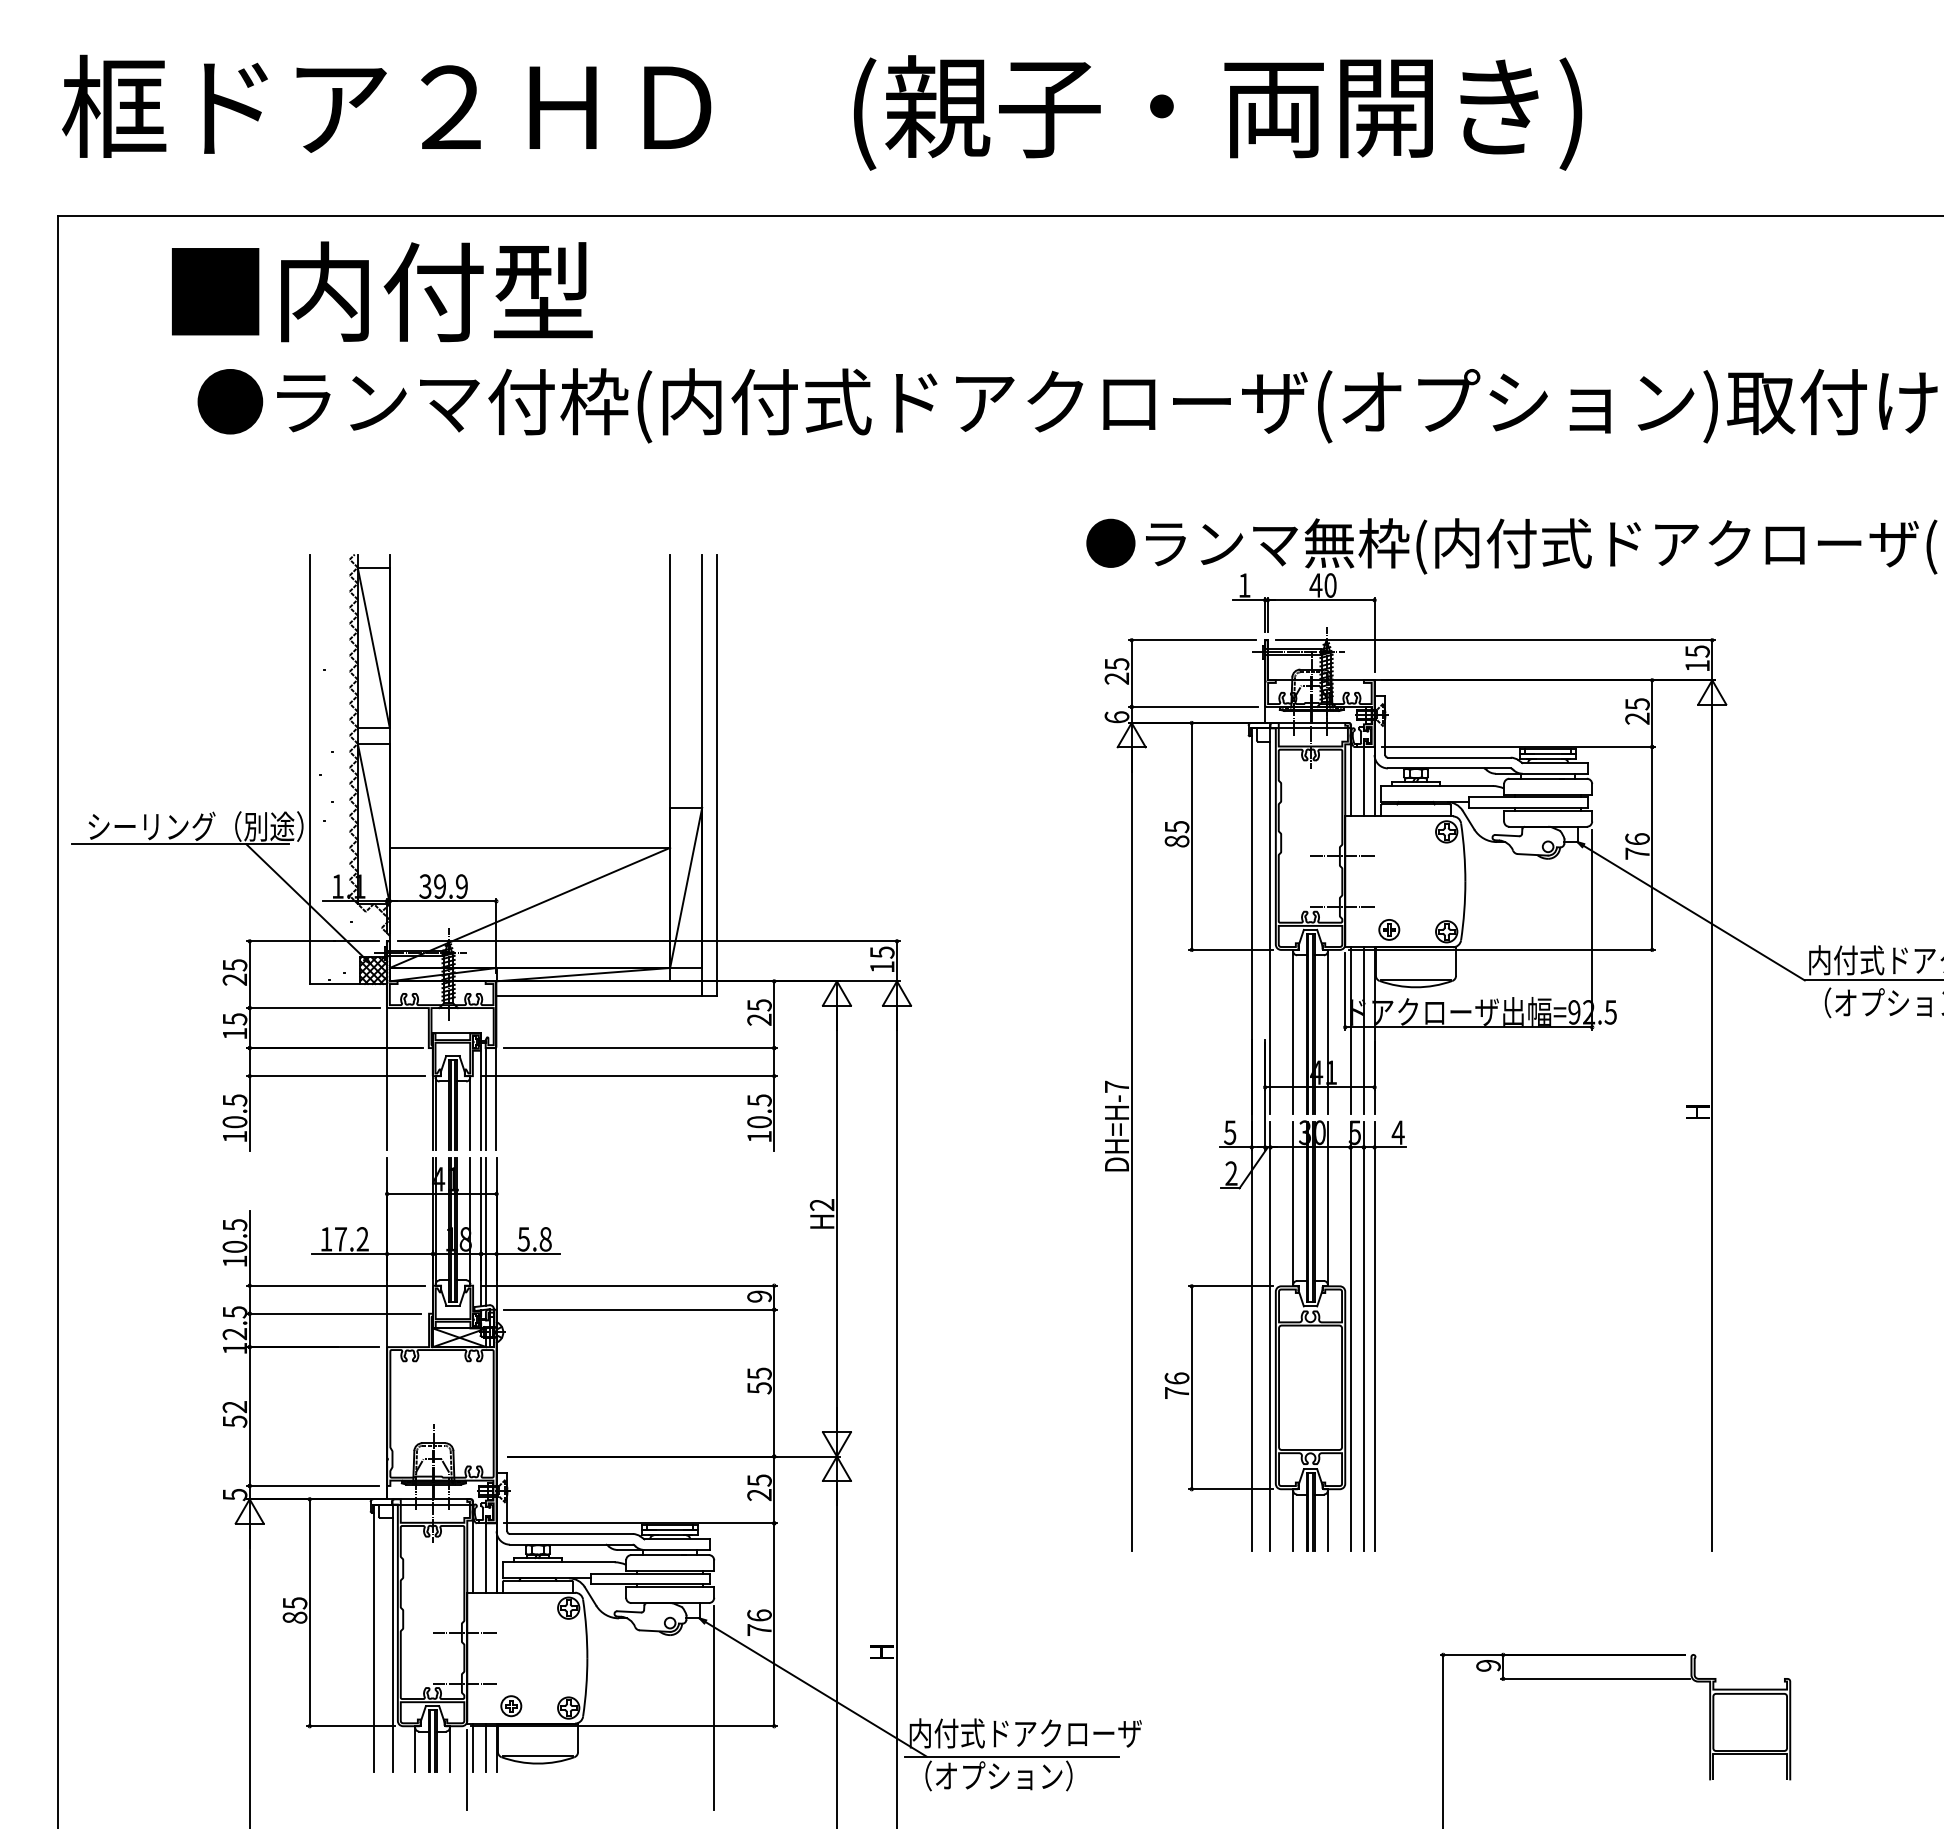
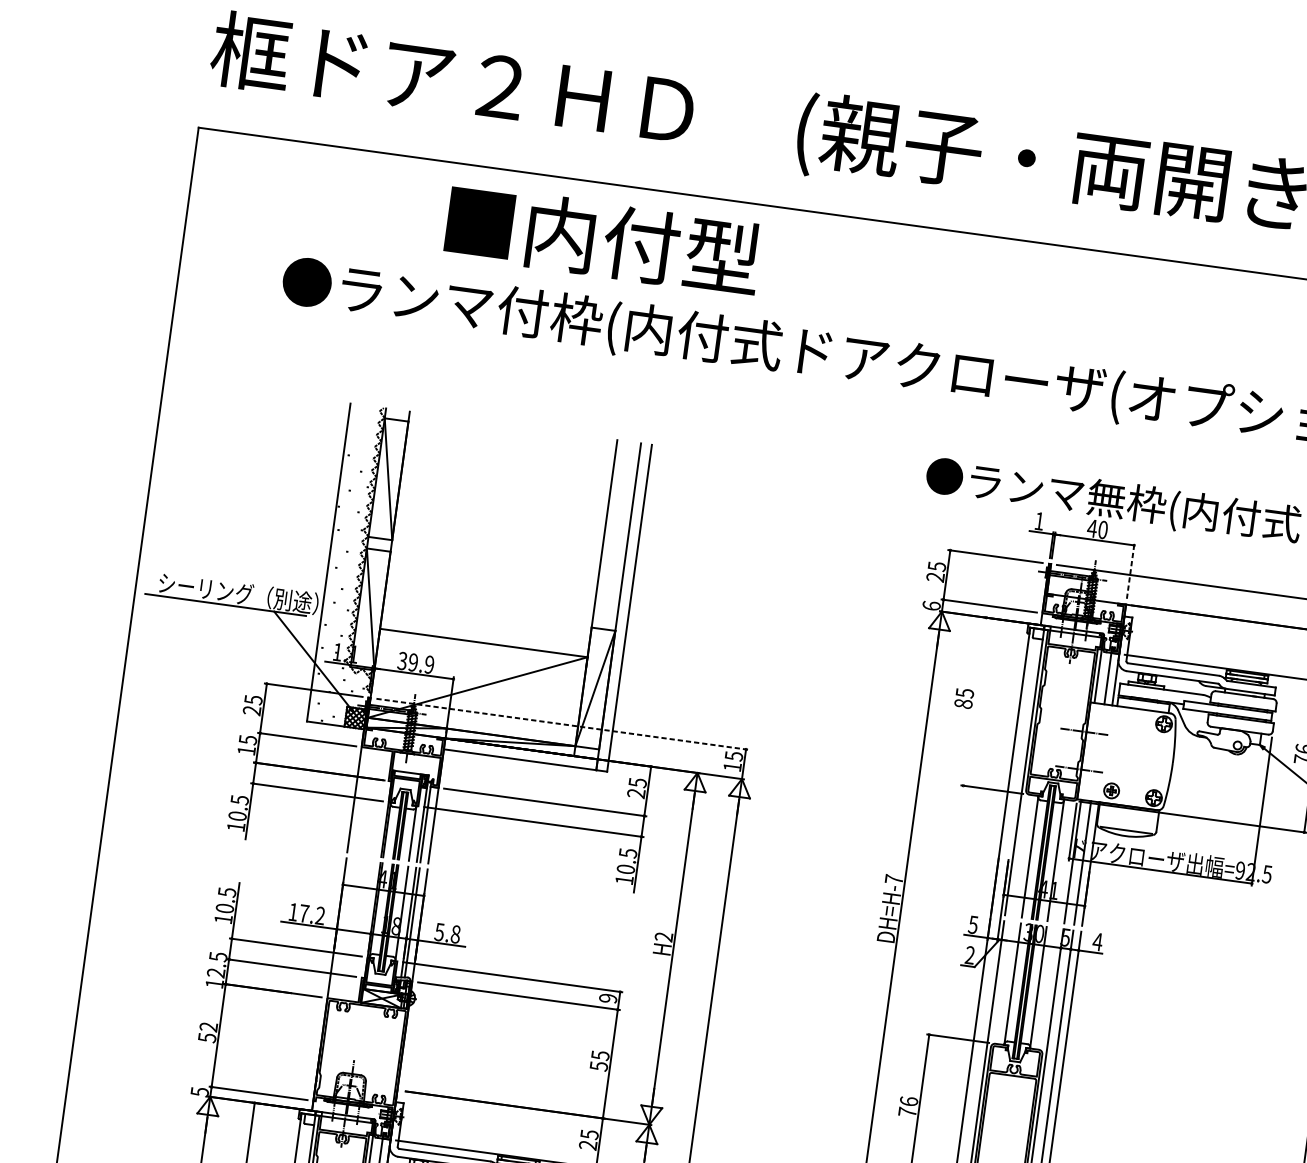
text: (382, 291) -> (603, 239), moved
line: (1374, 634) -> (1130, 570), solid -> dashed
line: (1191, 836) -> (974, 701), removed
line: (648, 941) -> (562, 724), solid -> dashed

